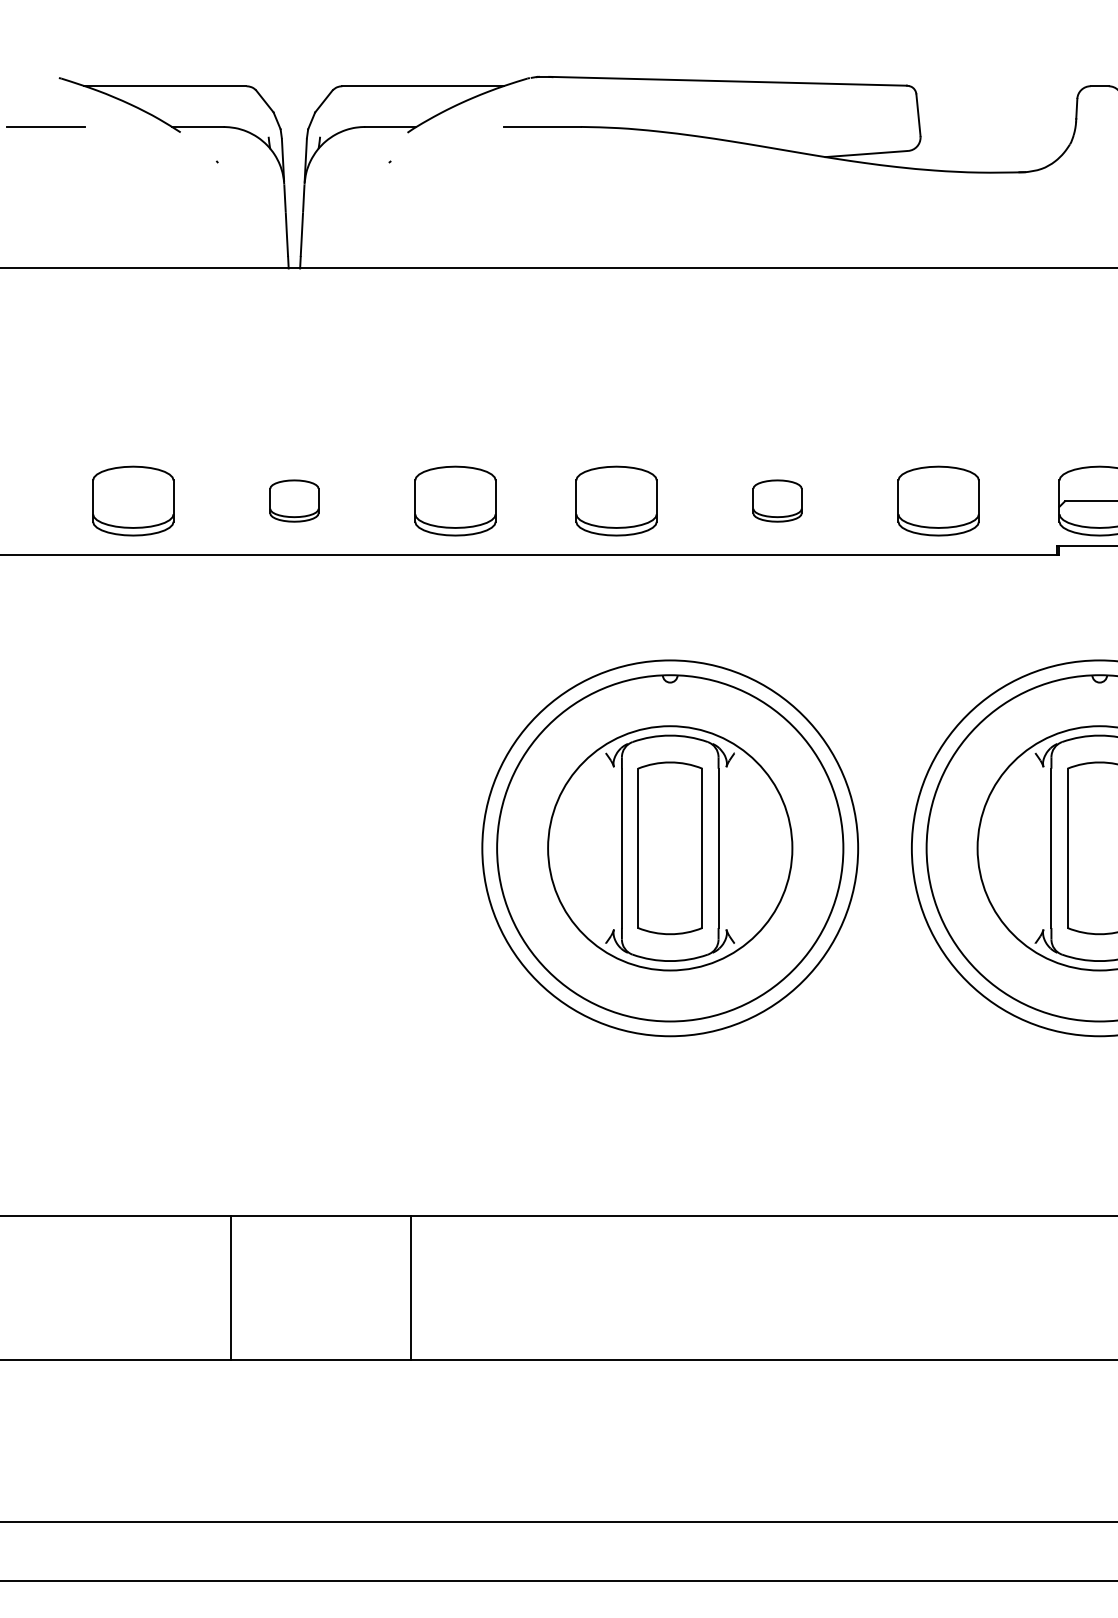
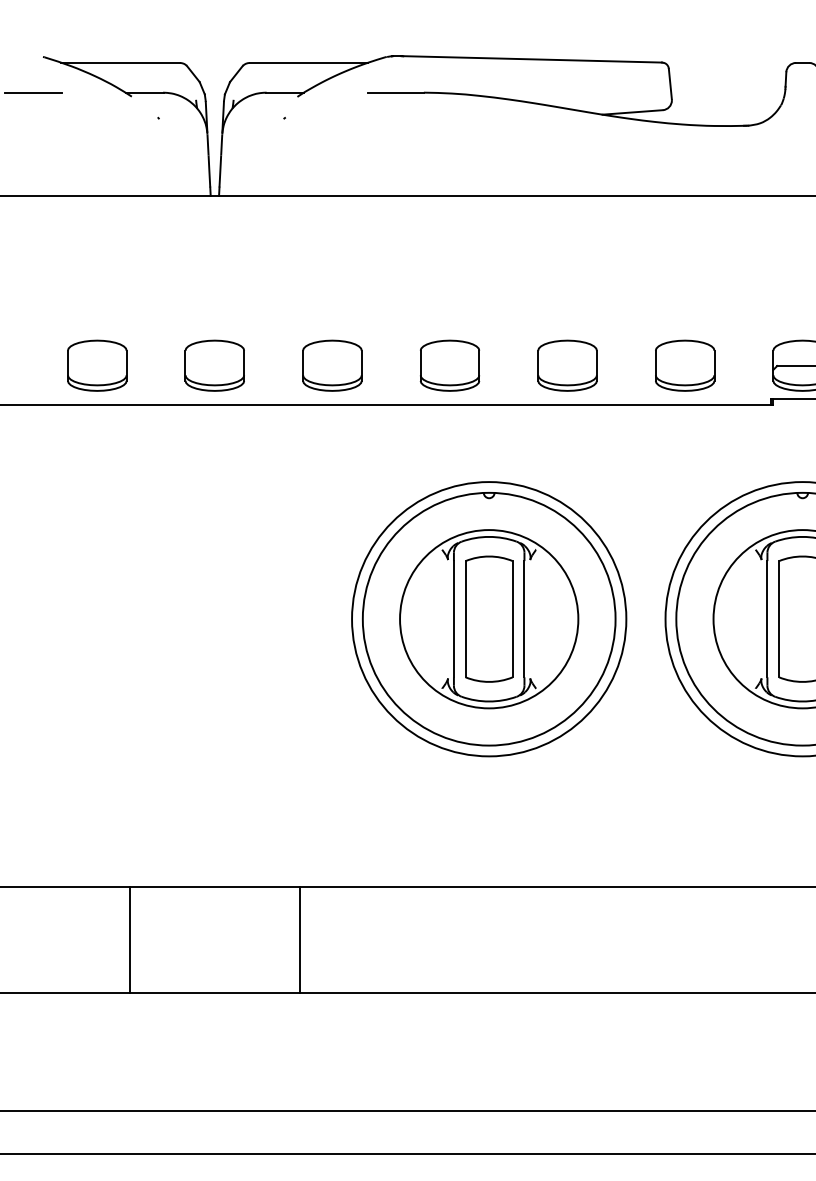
part: (294, 500) -> (214, 365), size x1.67
part: (777, 500) -> (567, 365), size x1.67
line: (230, 1287) -> (129, 939), moved

